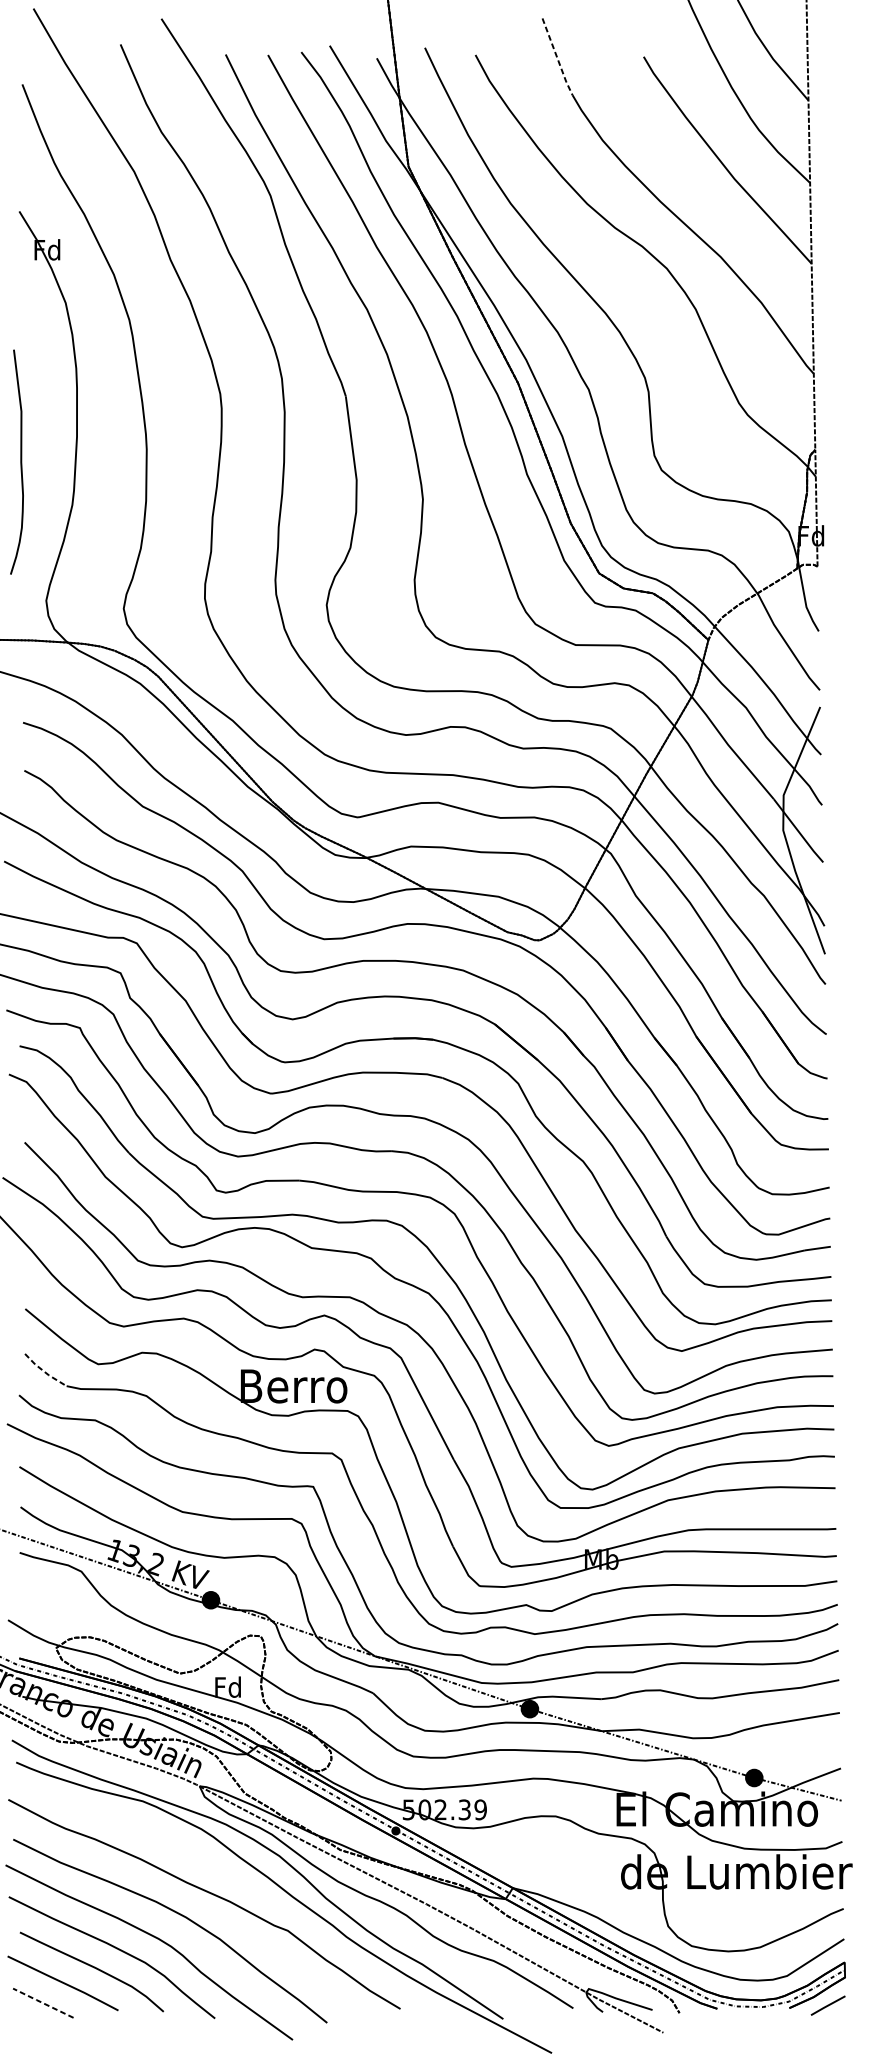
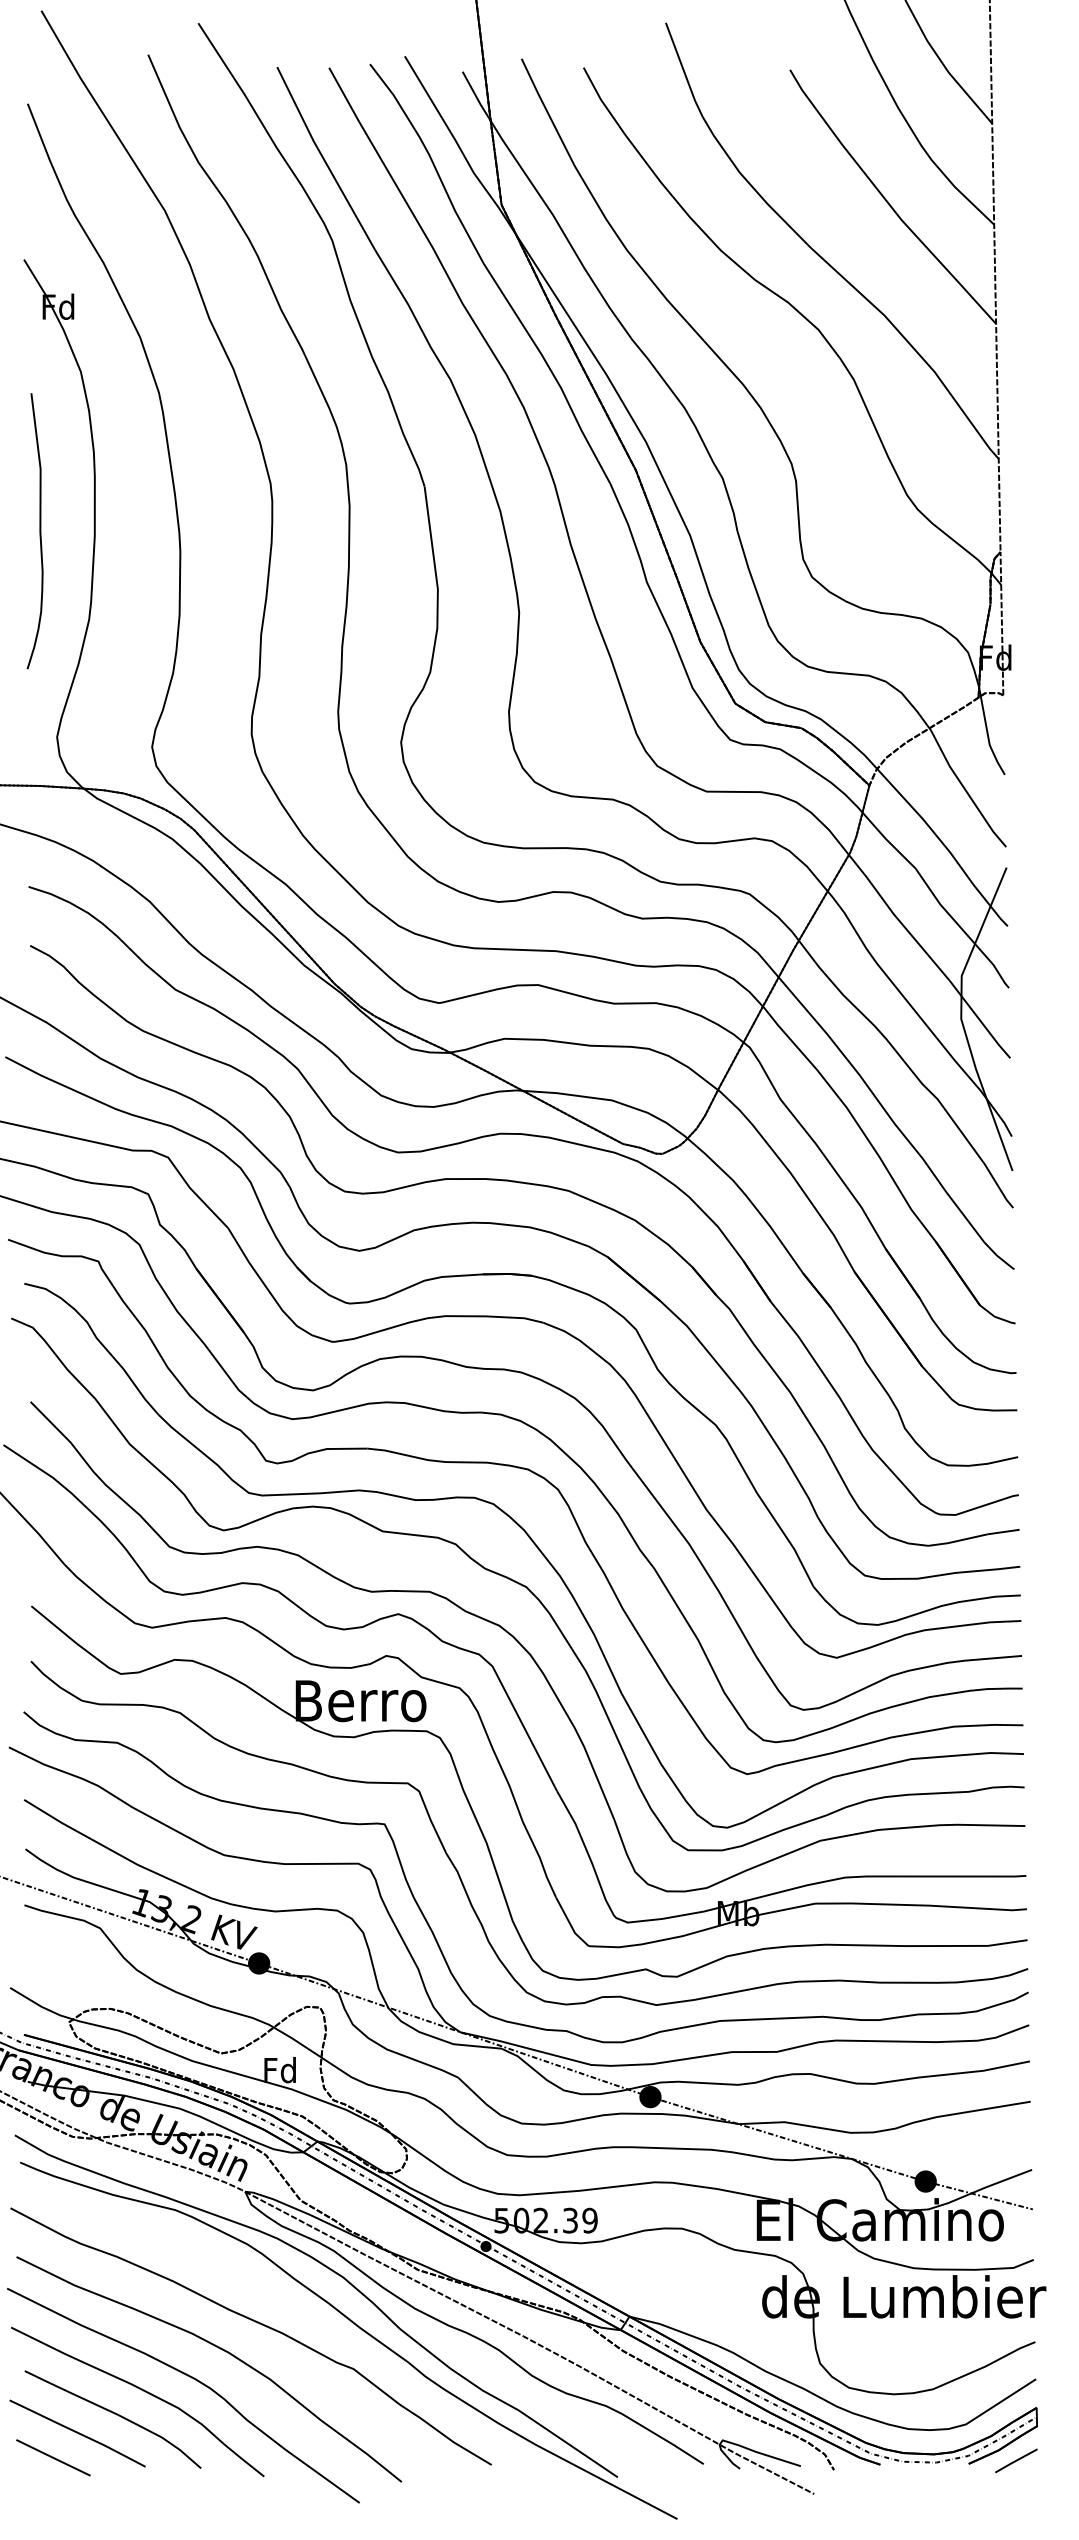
line: (556, 58) -> (683, 71), dashed -> solid
curve: (20, 462) -> (39, 531), moved
line: (44, 1372) -> (55, 1683), dashed -> solid
line: (42, 2002) -> (52, 2457), dashed -> solid

